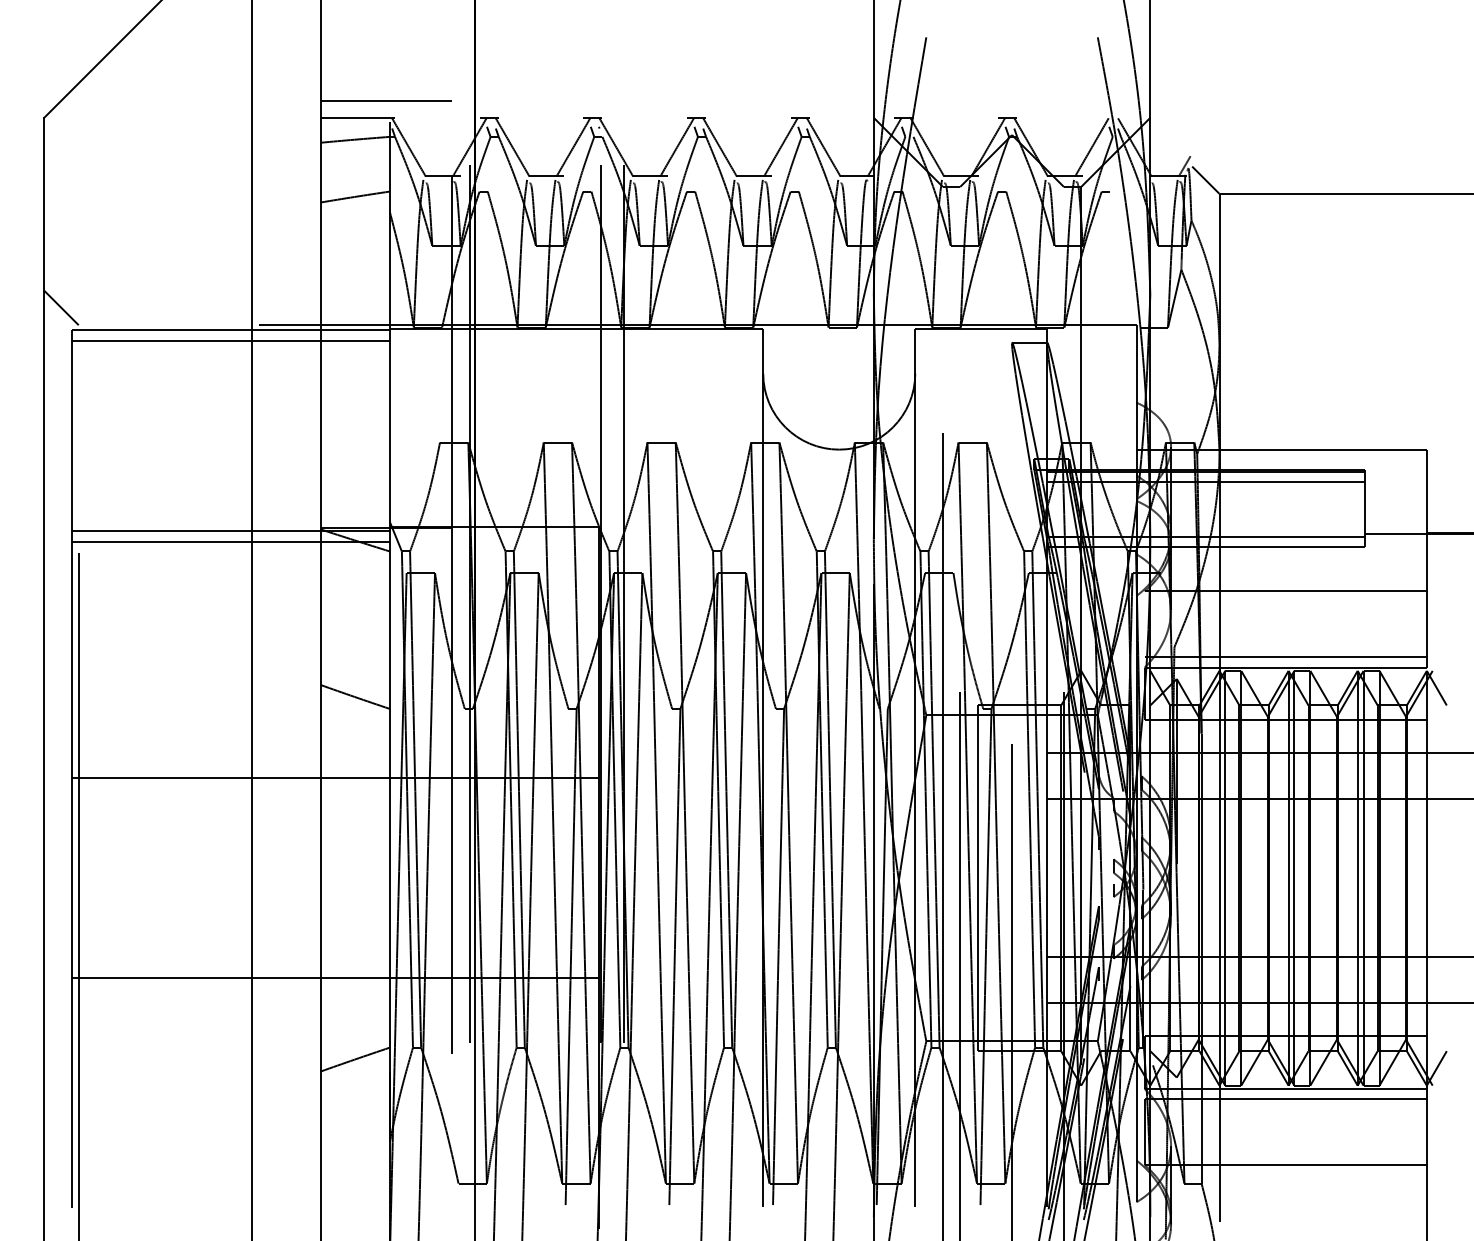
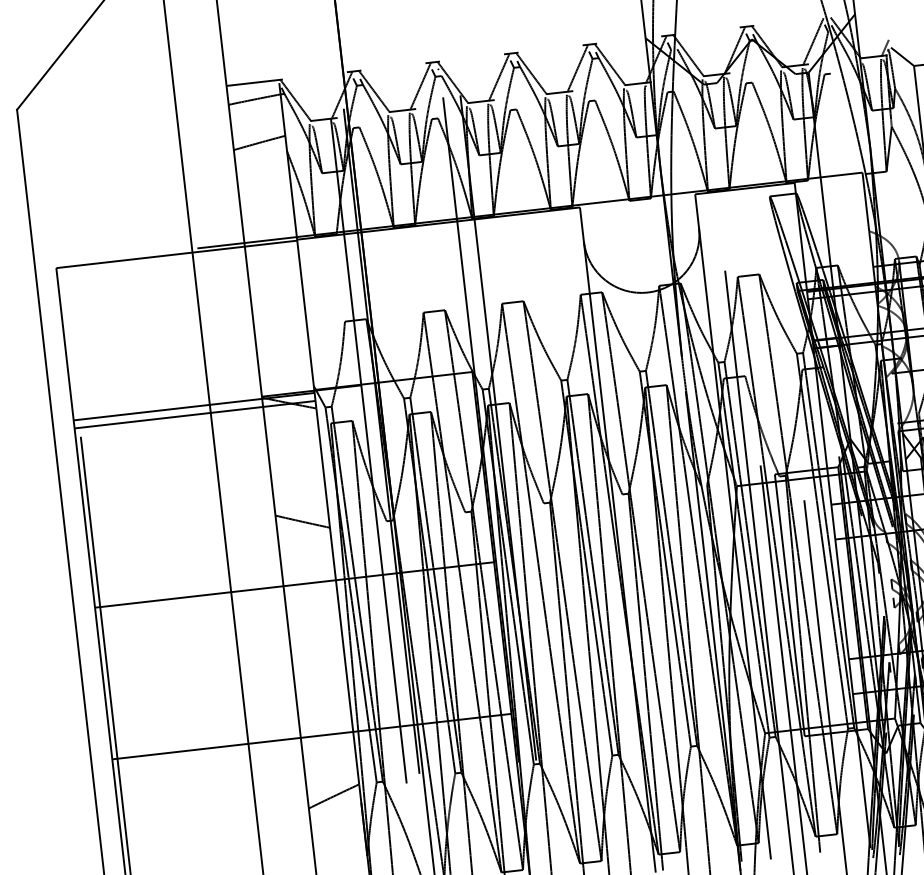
line: (385, 101) -> (274, 67), removed
line: (61, 307) -> (46, 251), removed
line: (230, 340) -> (177, 262), removed

